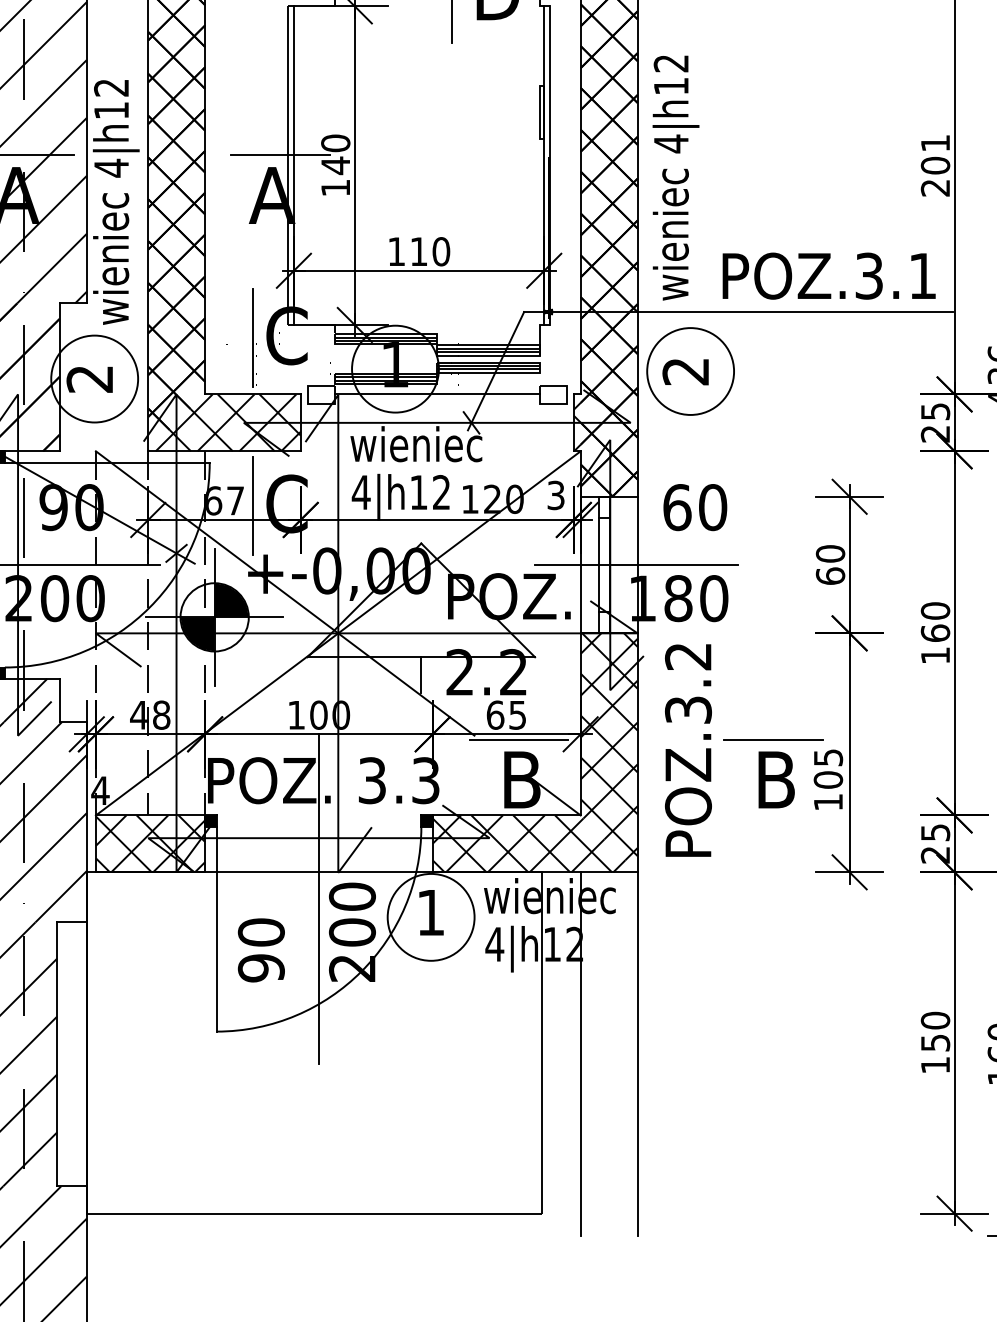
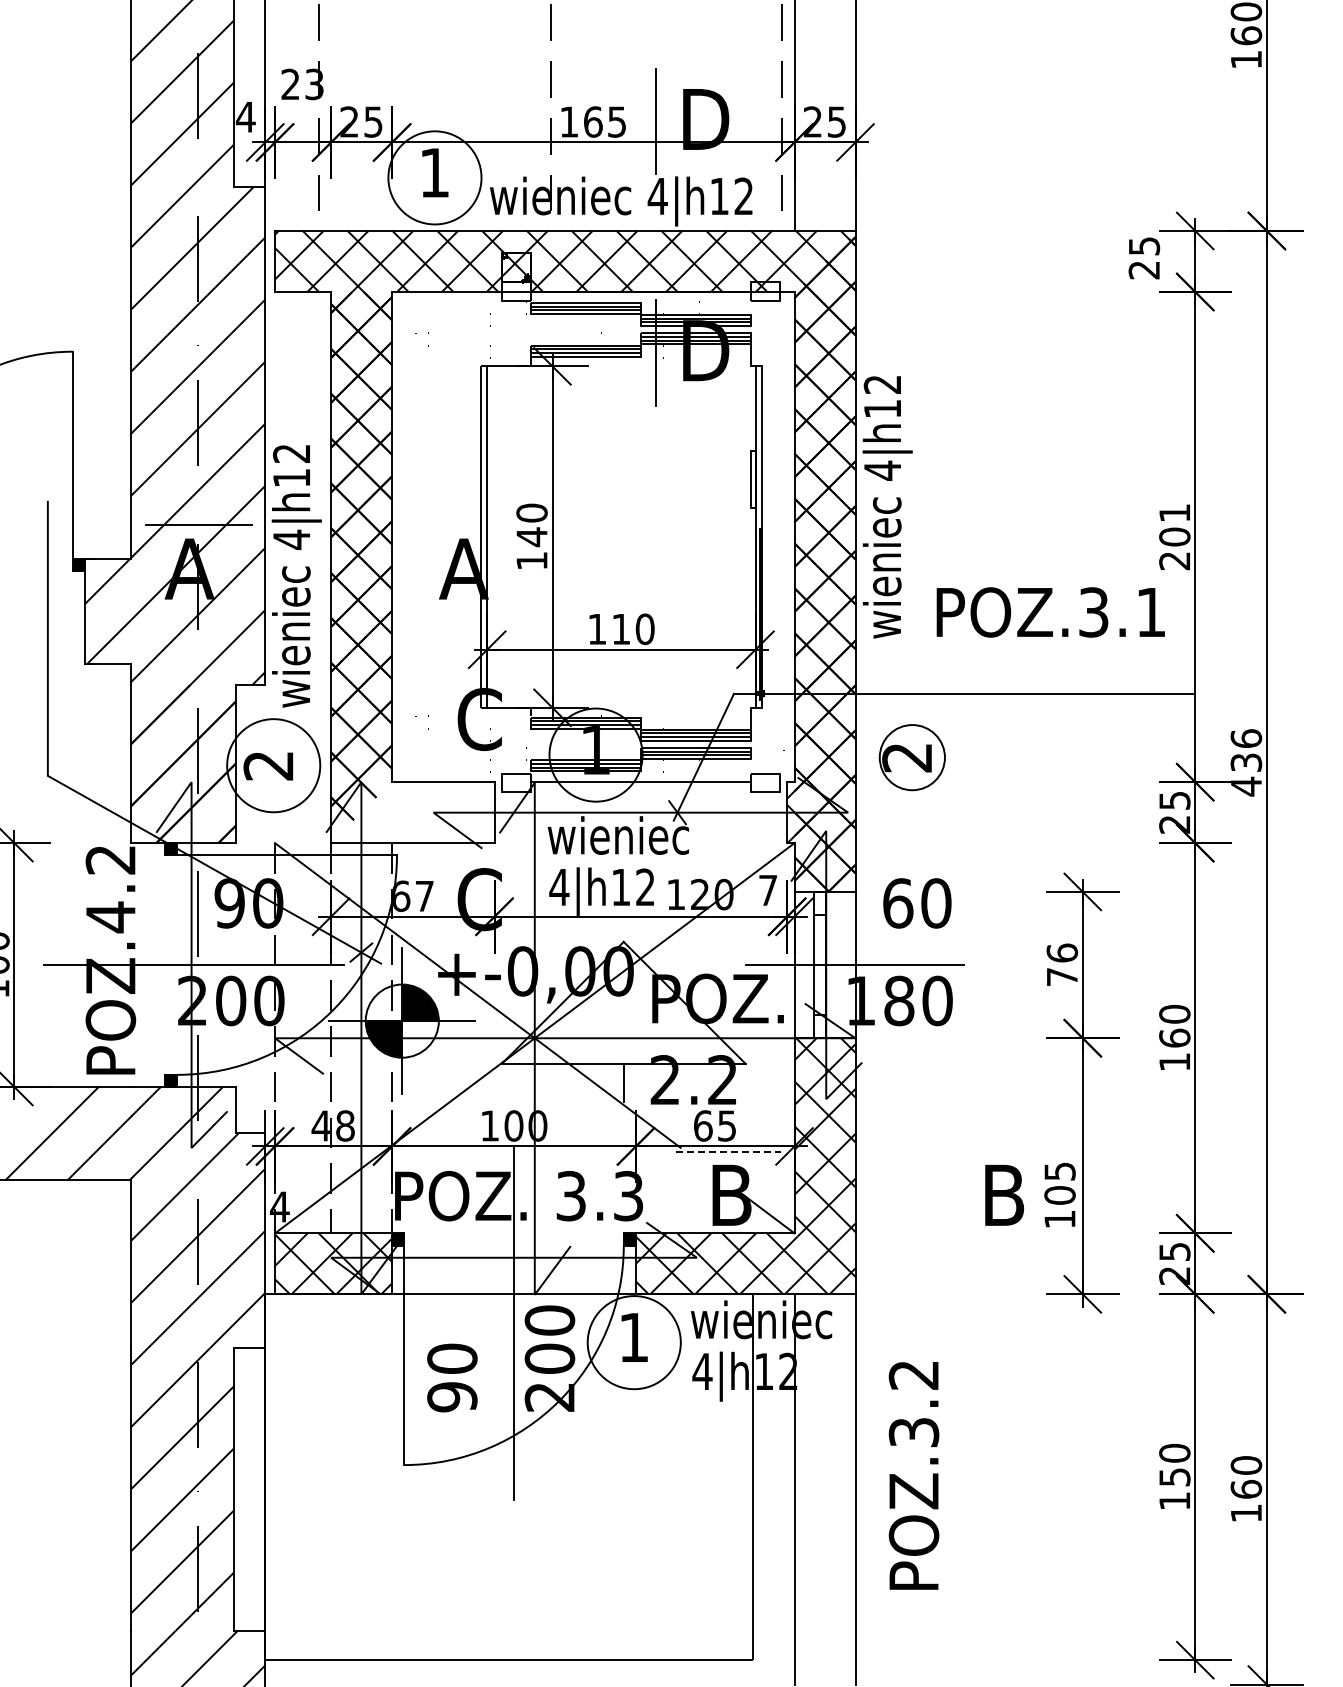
line: (280, 154) -> (472, 525), removed
text: (675, 178) -> (887, 507), moved
text: (828, 276) -> (1050, 612), moved
line: (253, 337) -> (443, 721), removed
circle: (689, 371) -> (911, 757), size x0.7
hatch: (224, 422) -> (412, 812), removed
text: (556, 495) -> (768, 890), 3 -> 7
line: (253, 505) -> (443, 901), removed
text: (830, 564) -> (1062, 964), 60 -> 76
line: (519, 739) -> (728, 1152), solid -> dashed
line: (772, 739) -> (1000, 1151), removed
text: (687, 750) -> (913, 1475), moved

